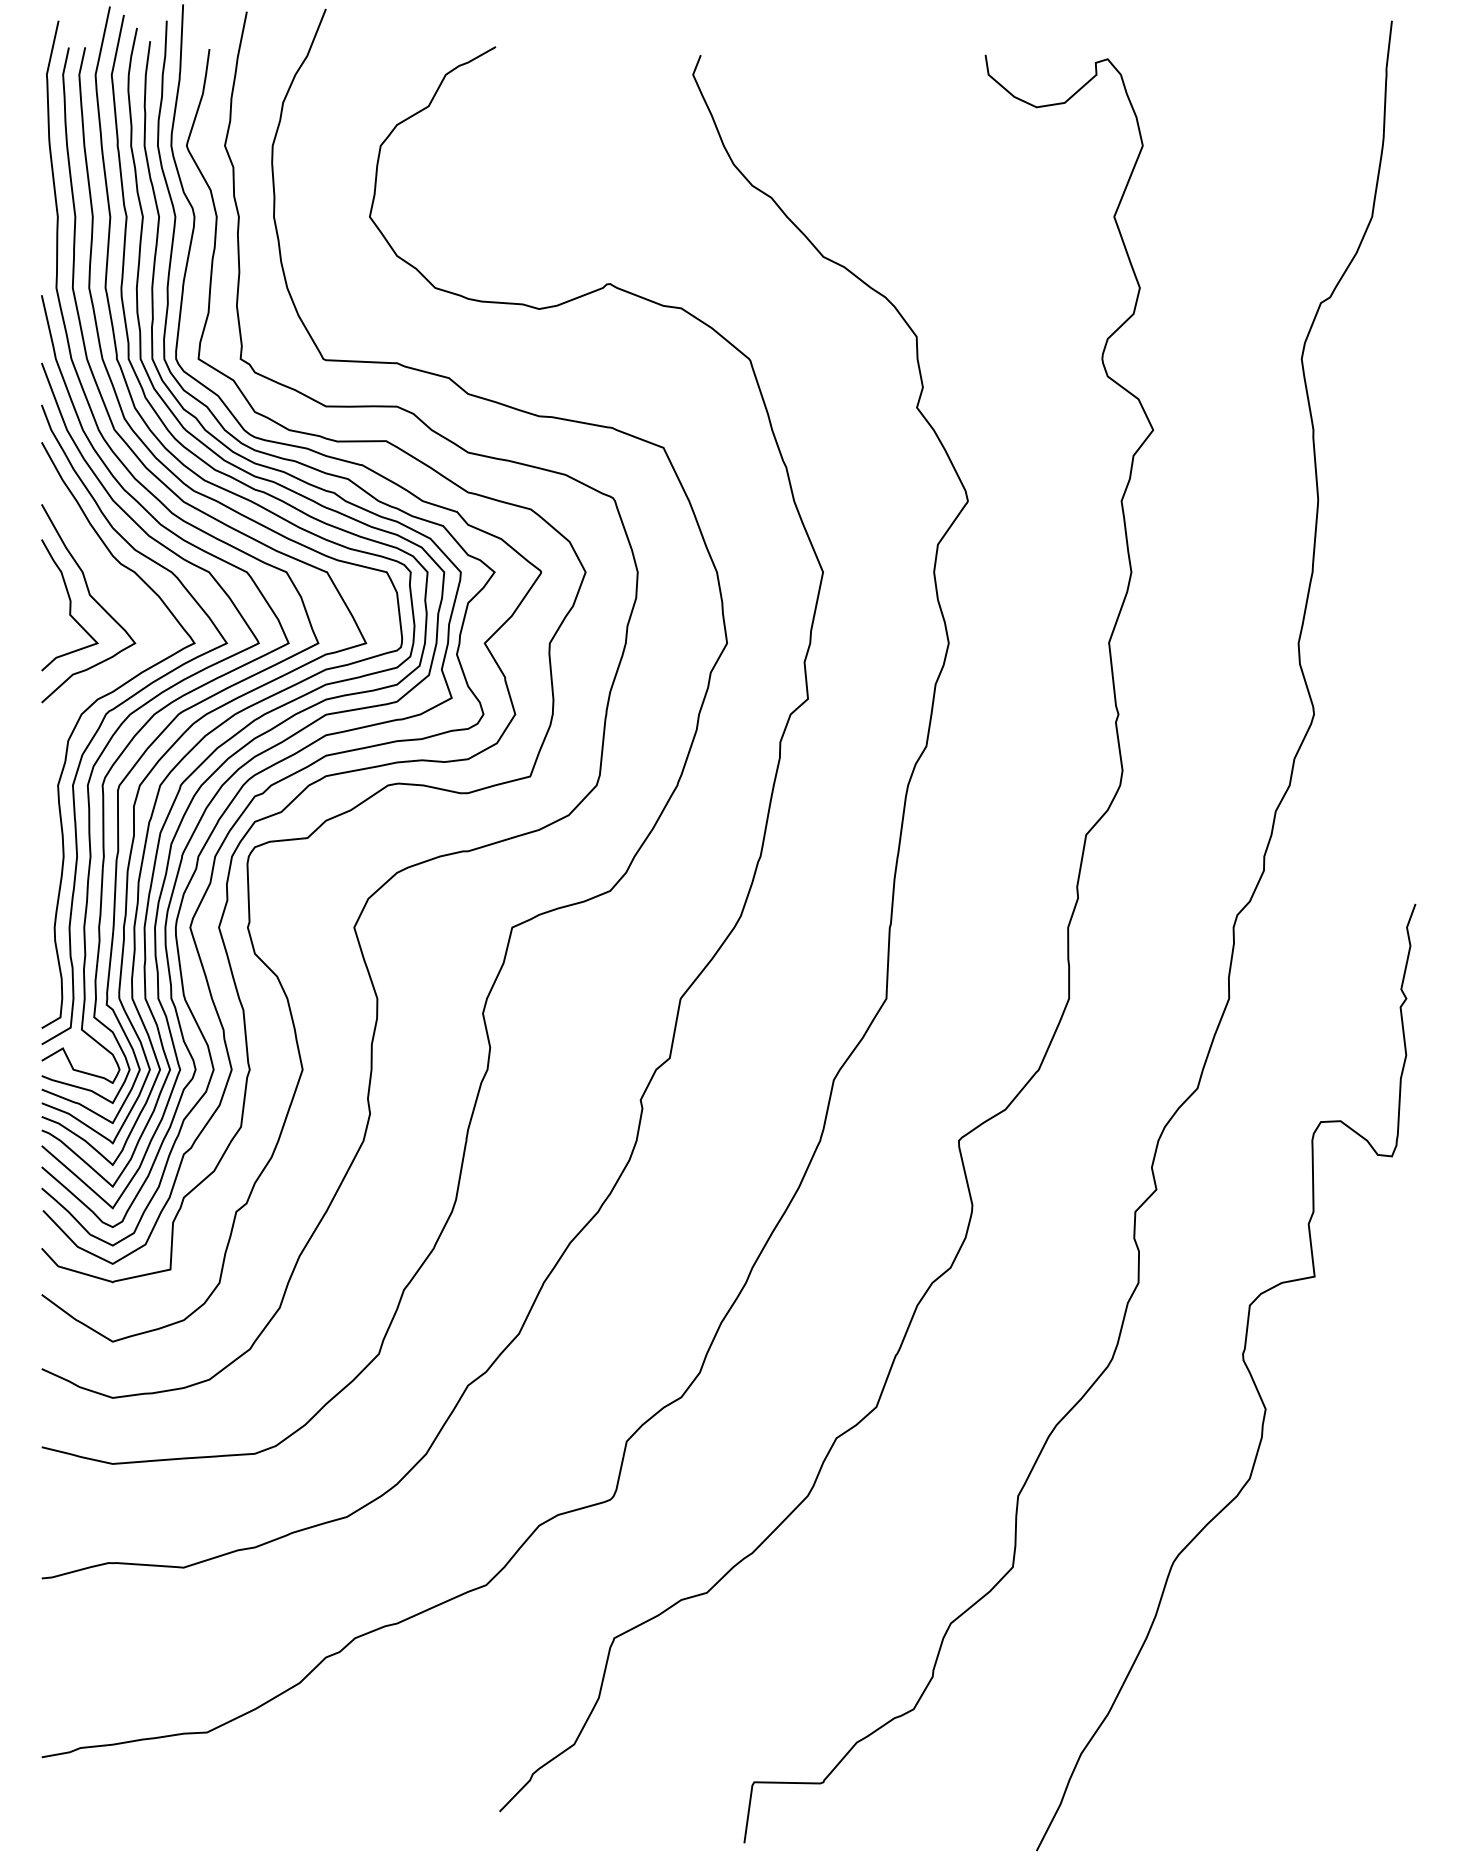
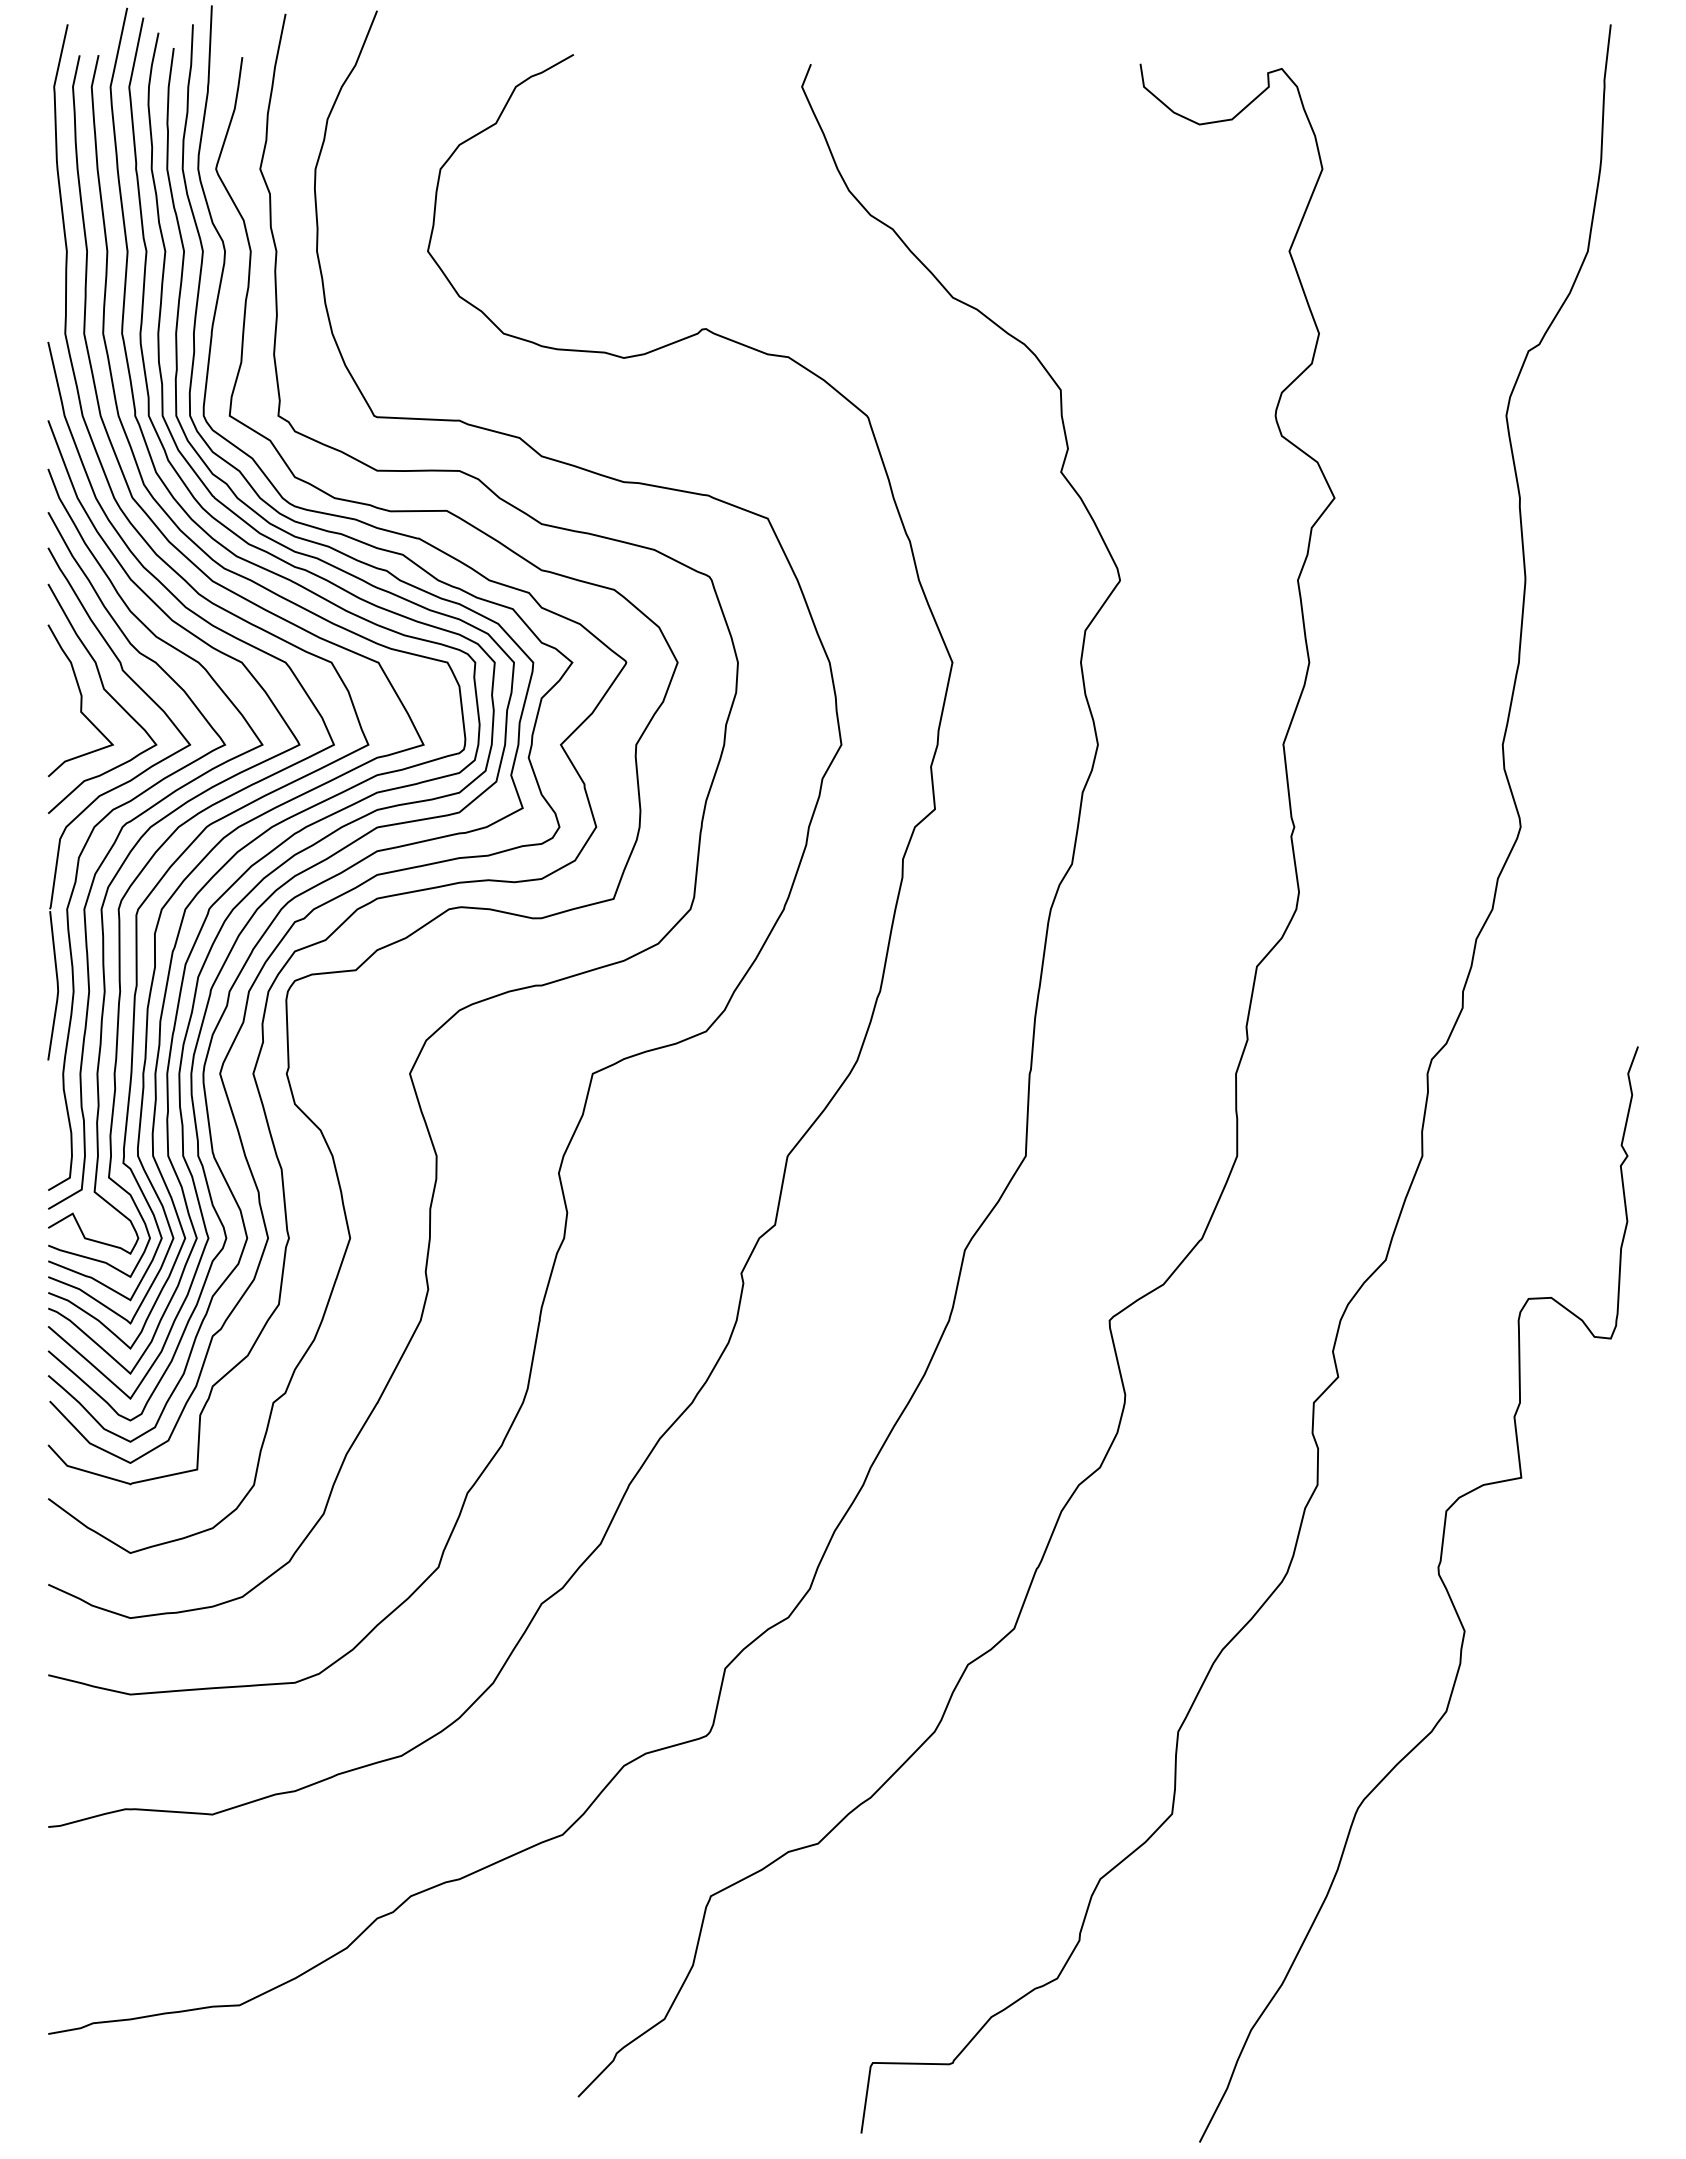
part: (98, 682) -> (113, 790), added

